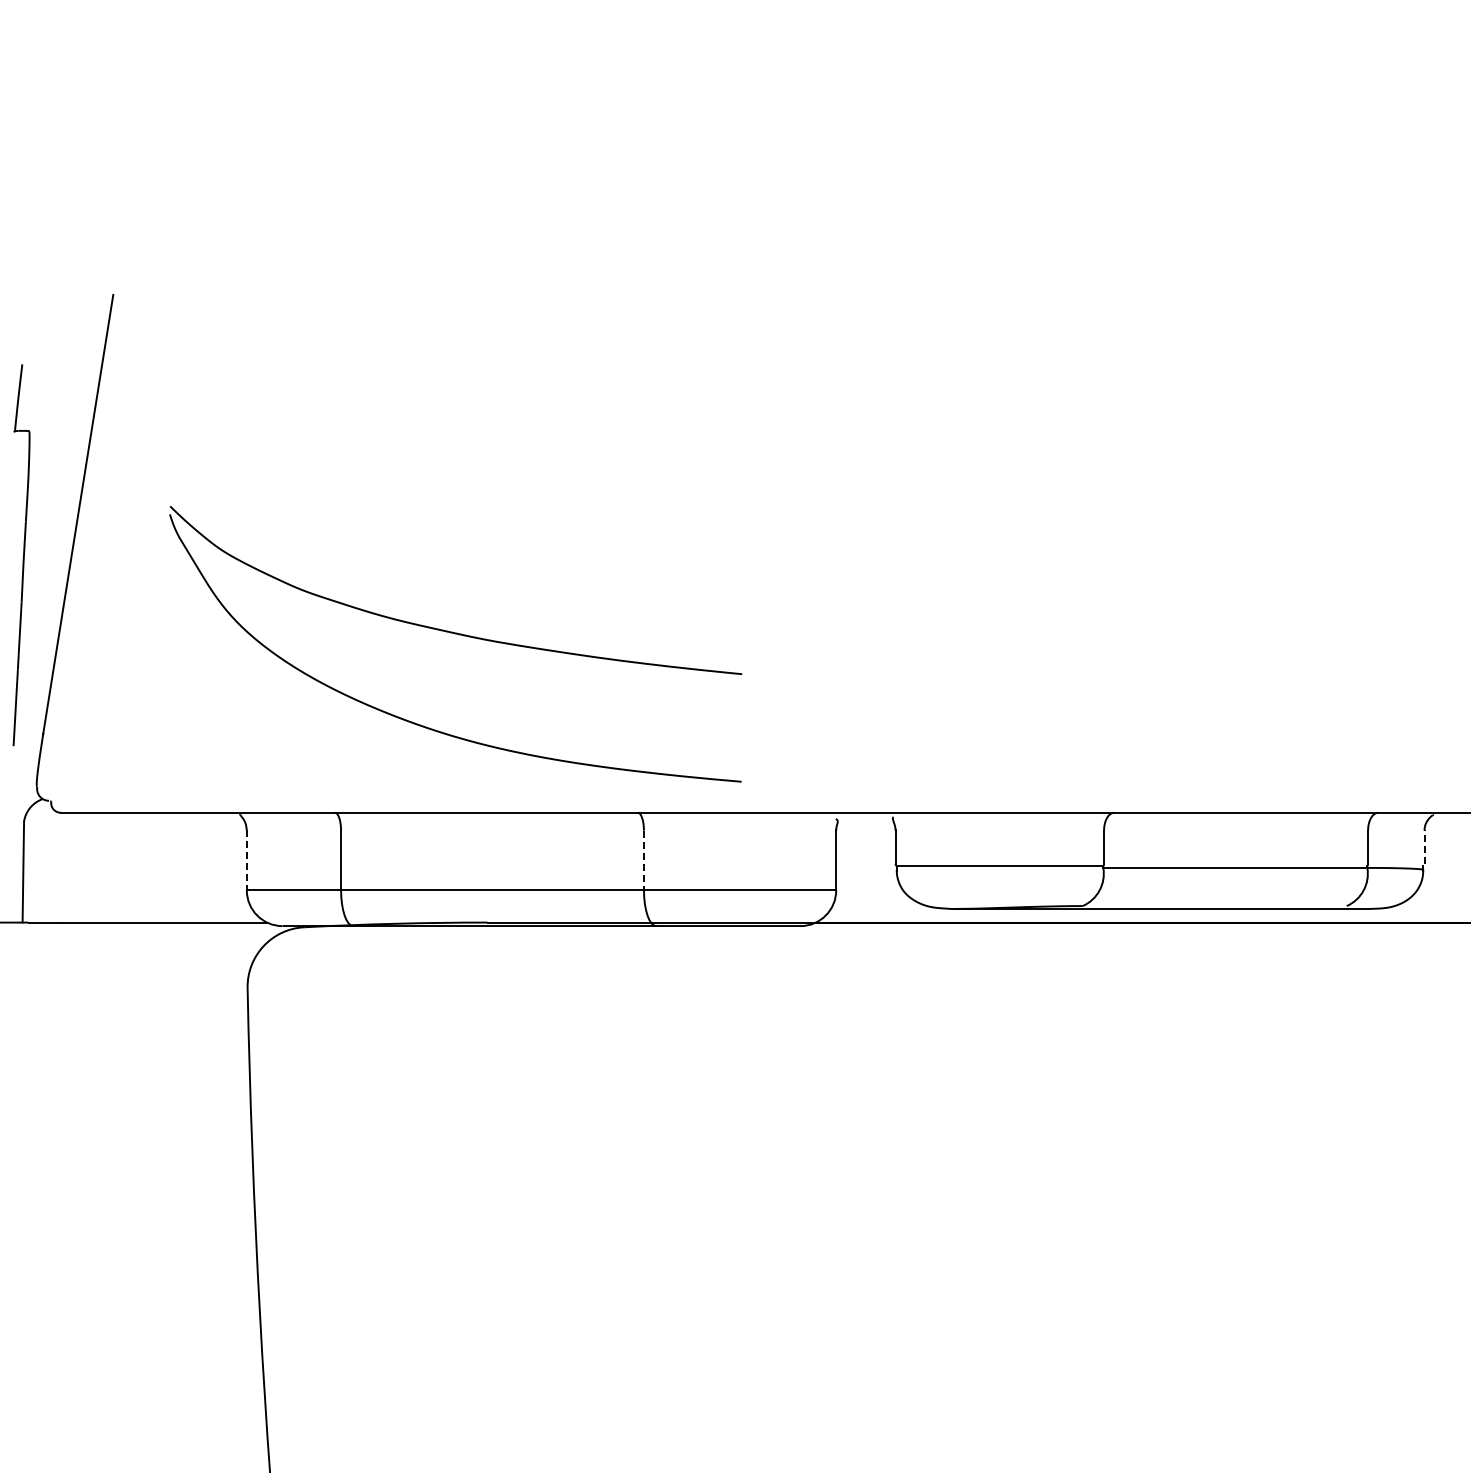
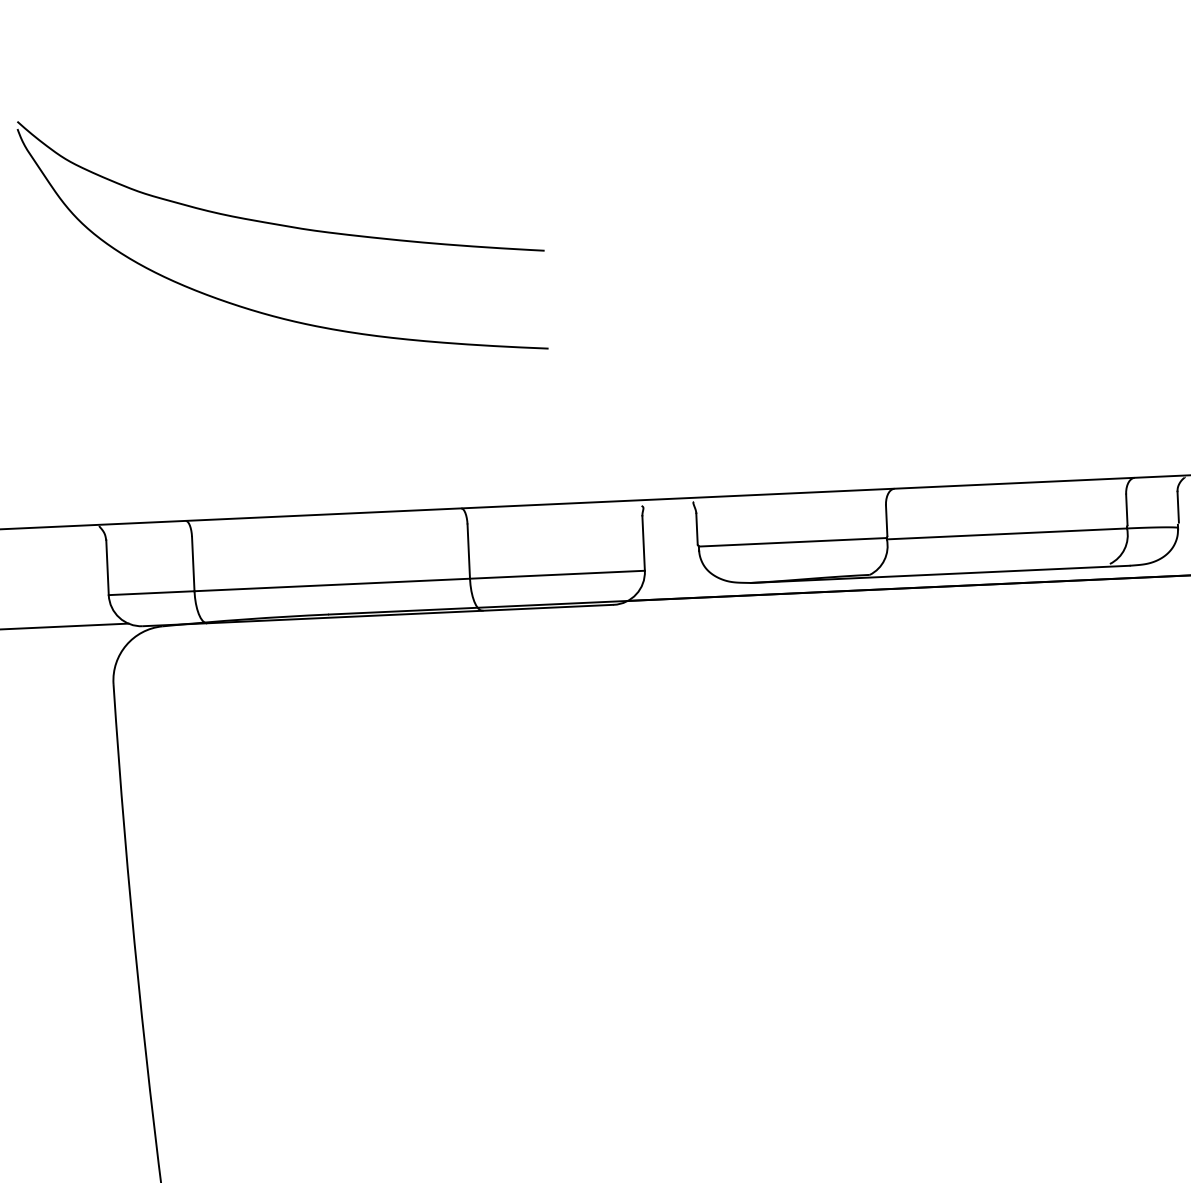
part: (459, 635) -> (285, 227), moved
line: (1424, 846) -> (1178, 506), dashed -> solid
line: (246, 860) -> (107, 568), dashed -> solid
line: (643, 860) -> (468, 551), dashed -> solid

